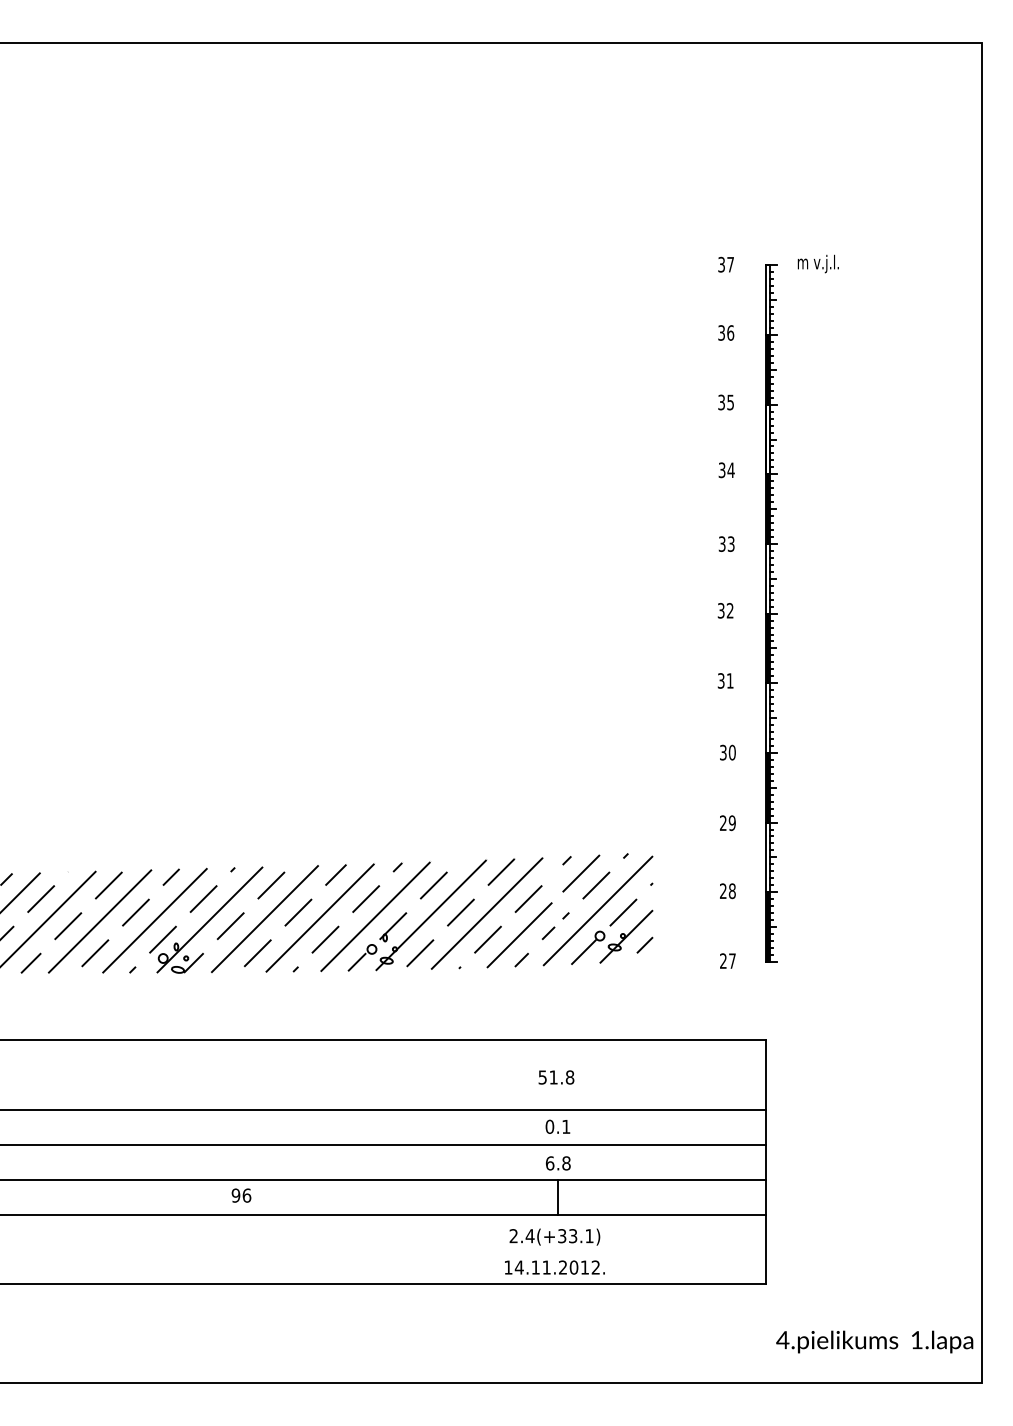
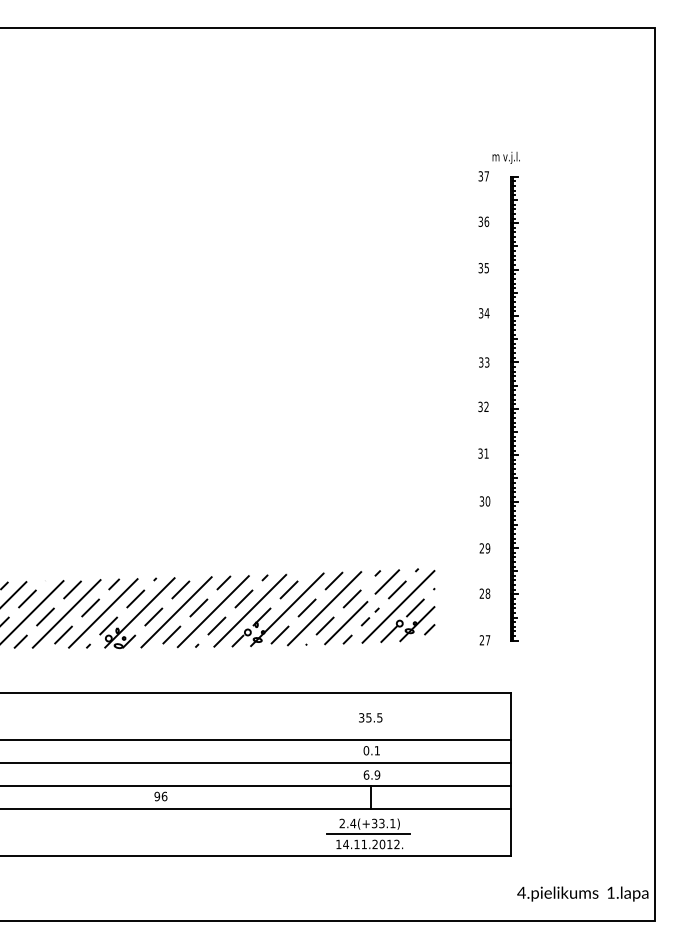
text: (817, 263) -> (505, 157), moved
text: (556, 1076) -> (370, 717), 51.8 -> 35.5
text: (566, 1162) -> (377, 774), 6.8 -> 6.9
line: (553, 1252) -> (368, 834), added

